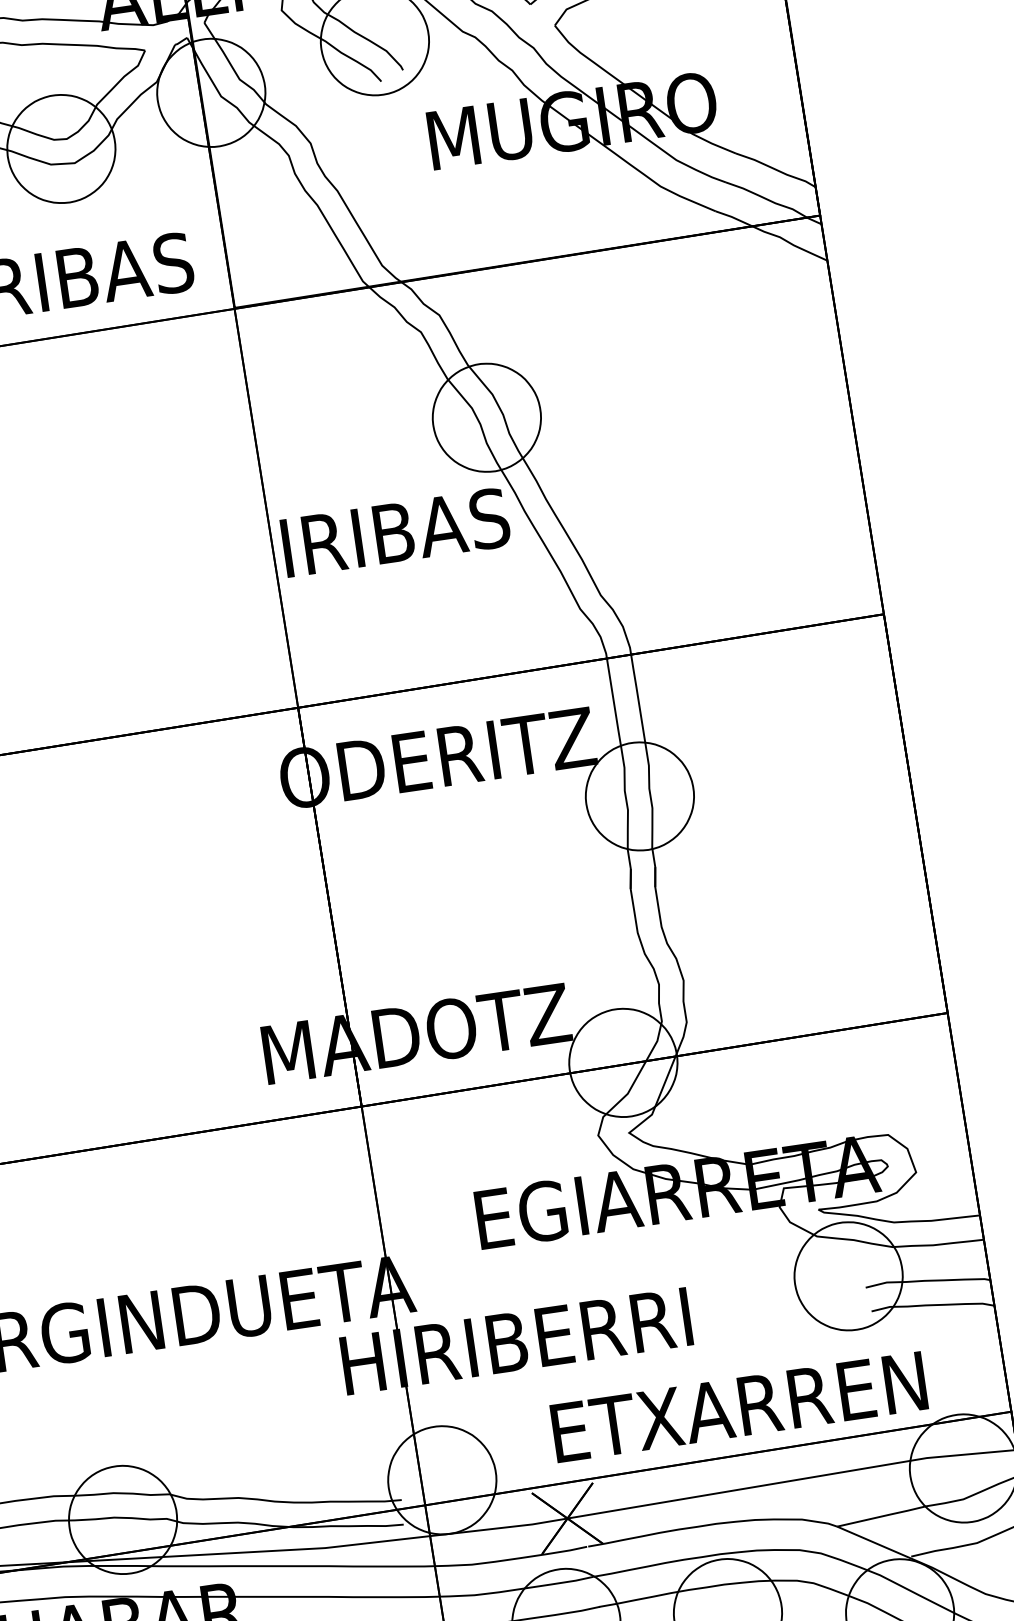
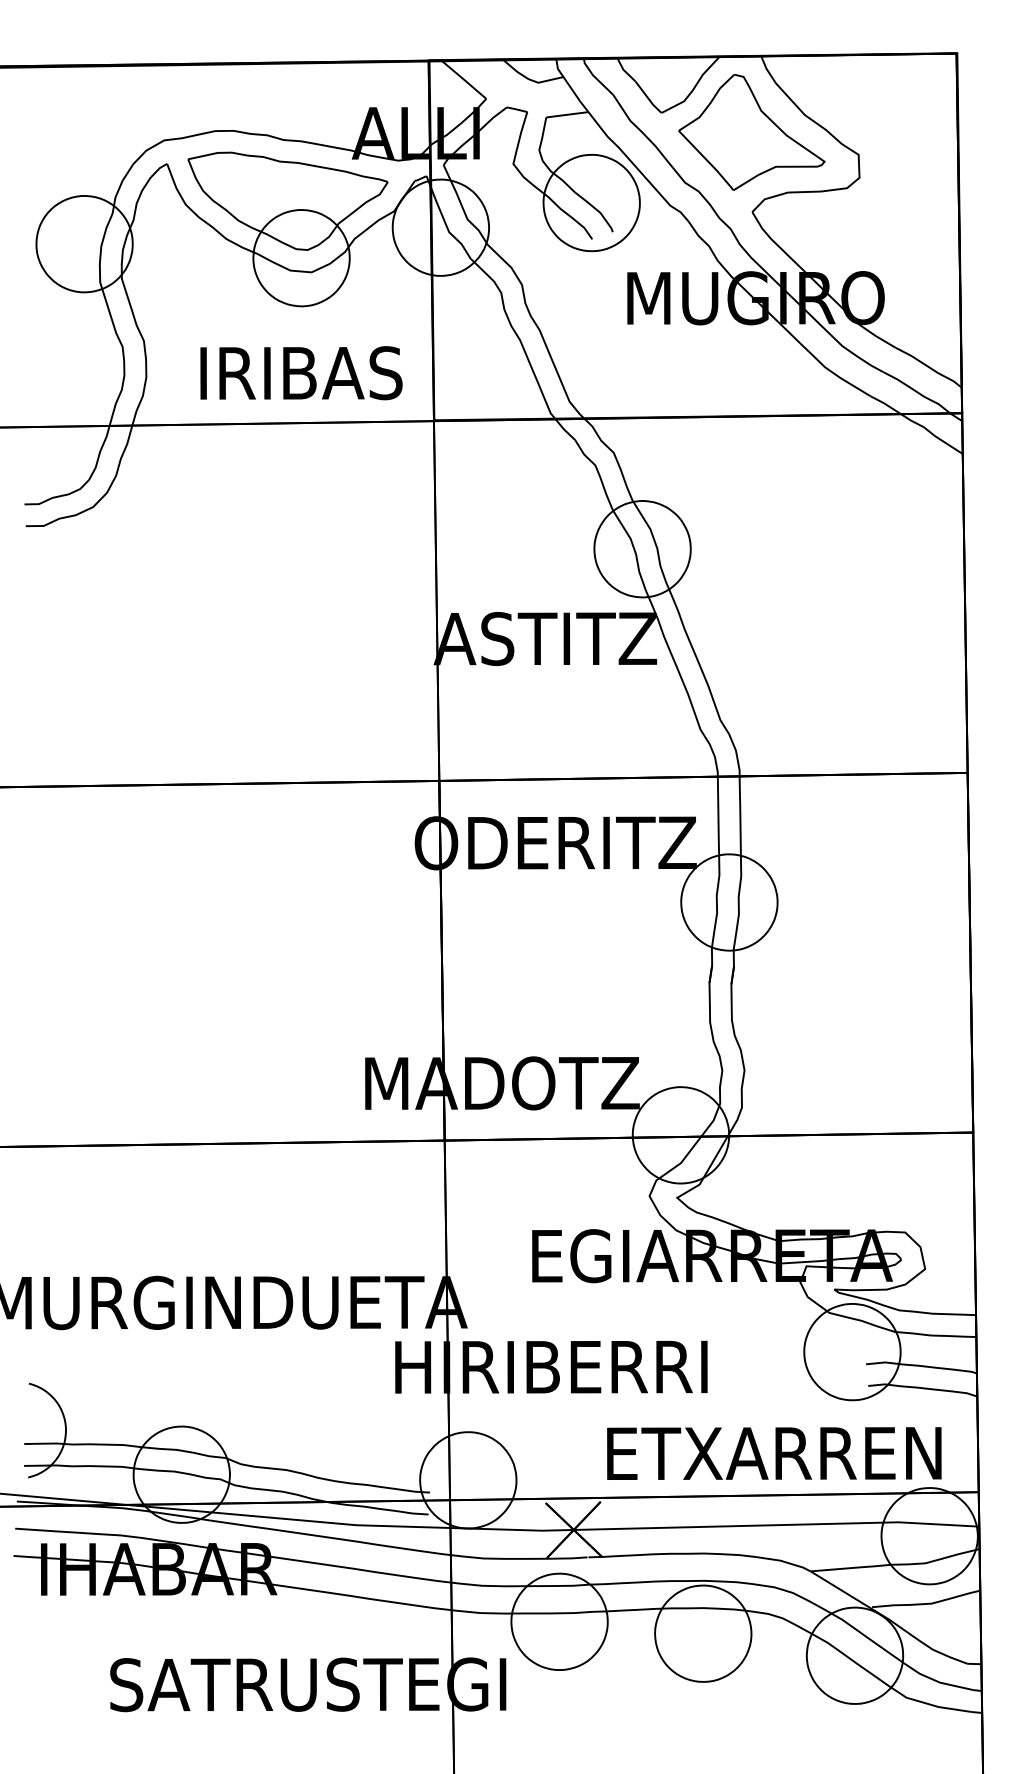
text: (393, 532) -> (545, 638), IRIBAS -> ASTITZ
text: (739, 1407) -> (774, 1453), moved

